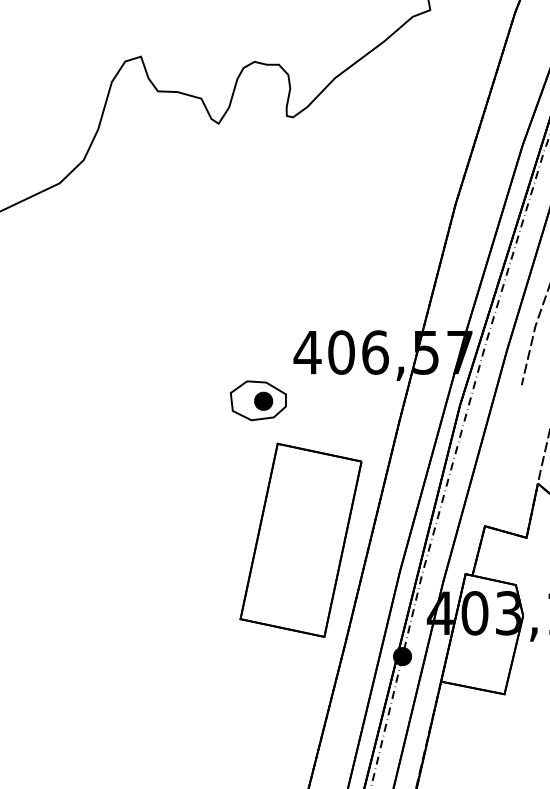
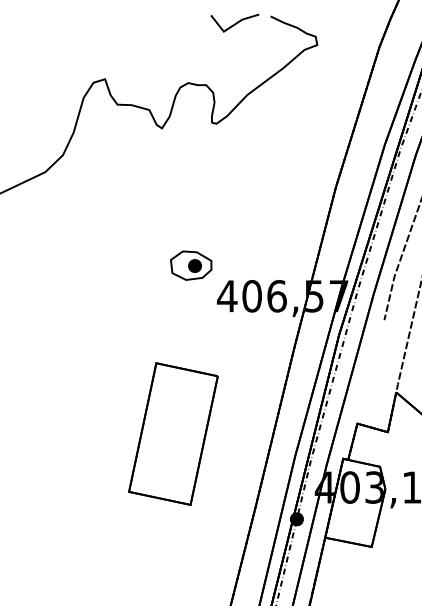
part: (258, 400) -> (191, 265), moved
part: (301, 539) -> (173, 433), moved

